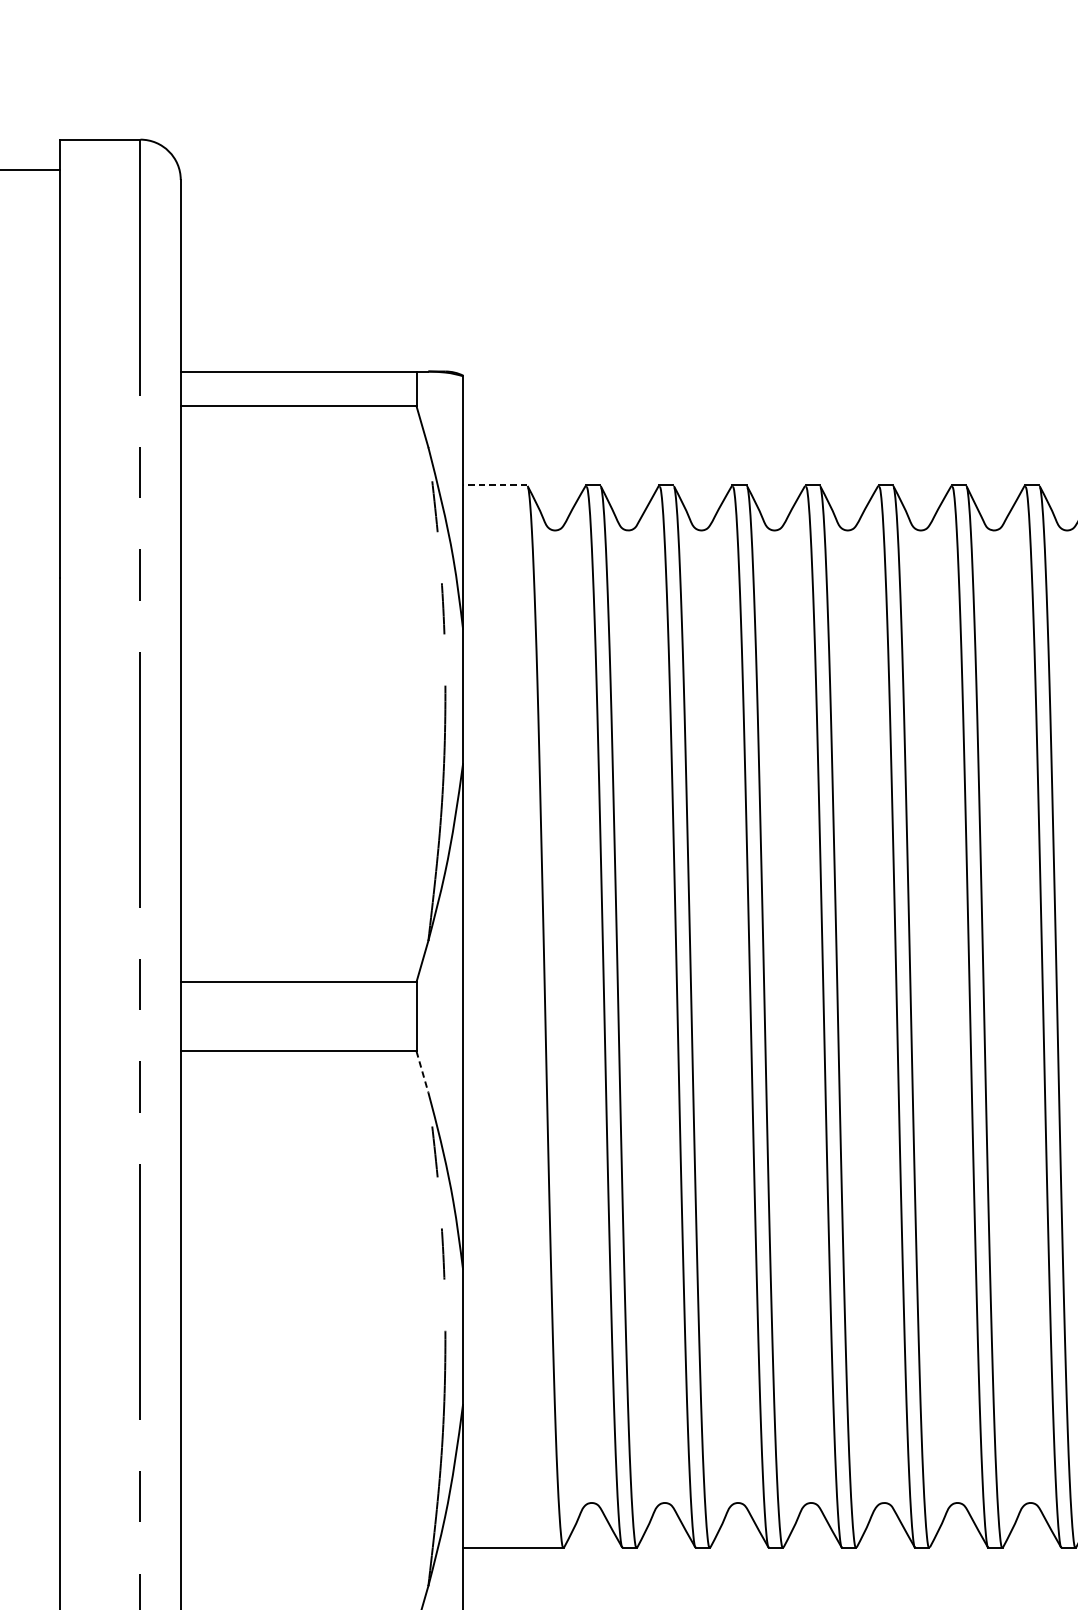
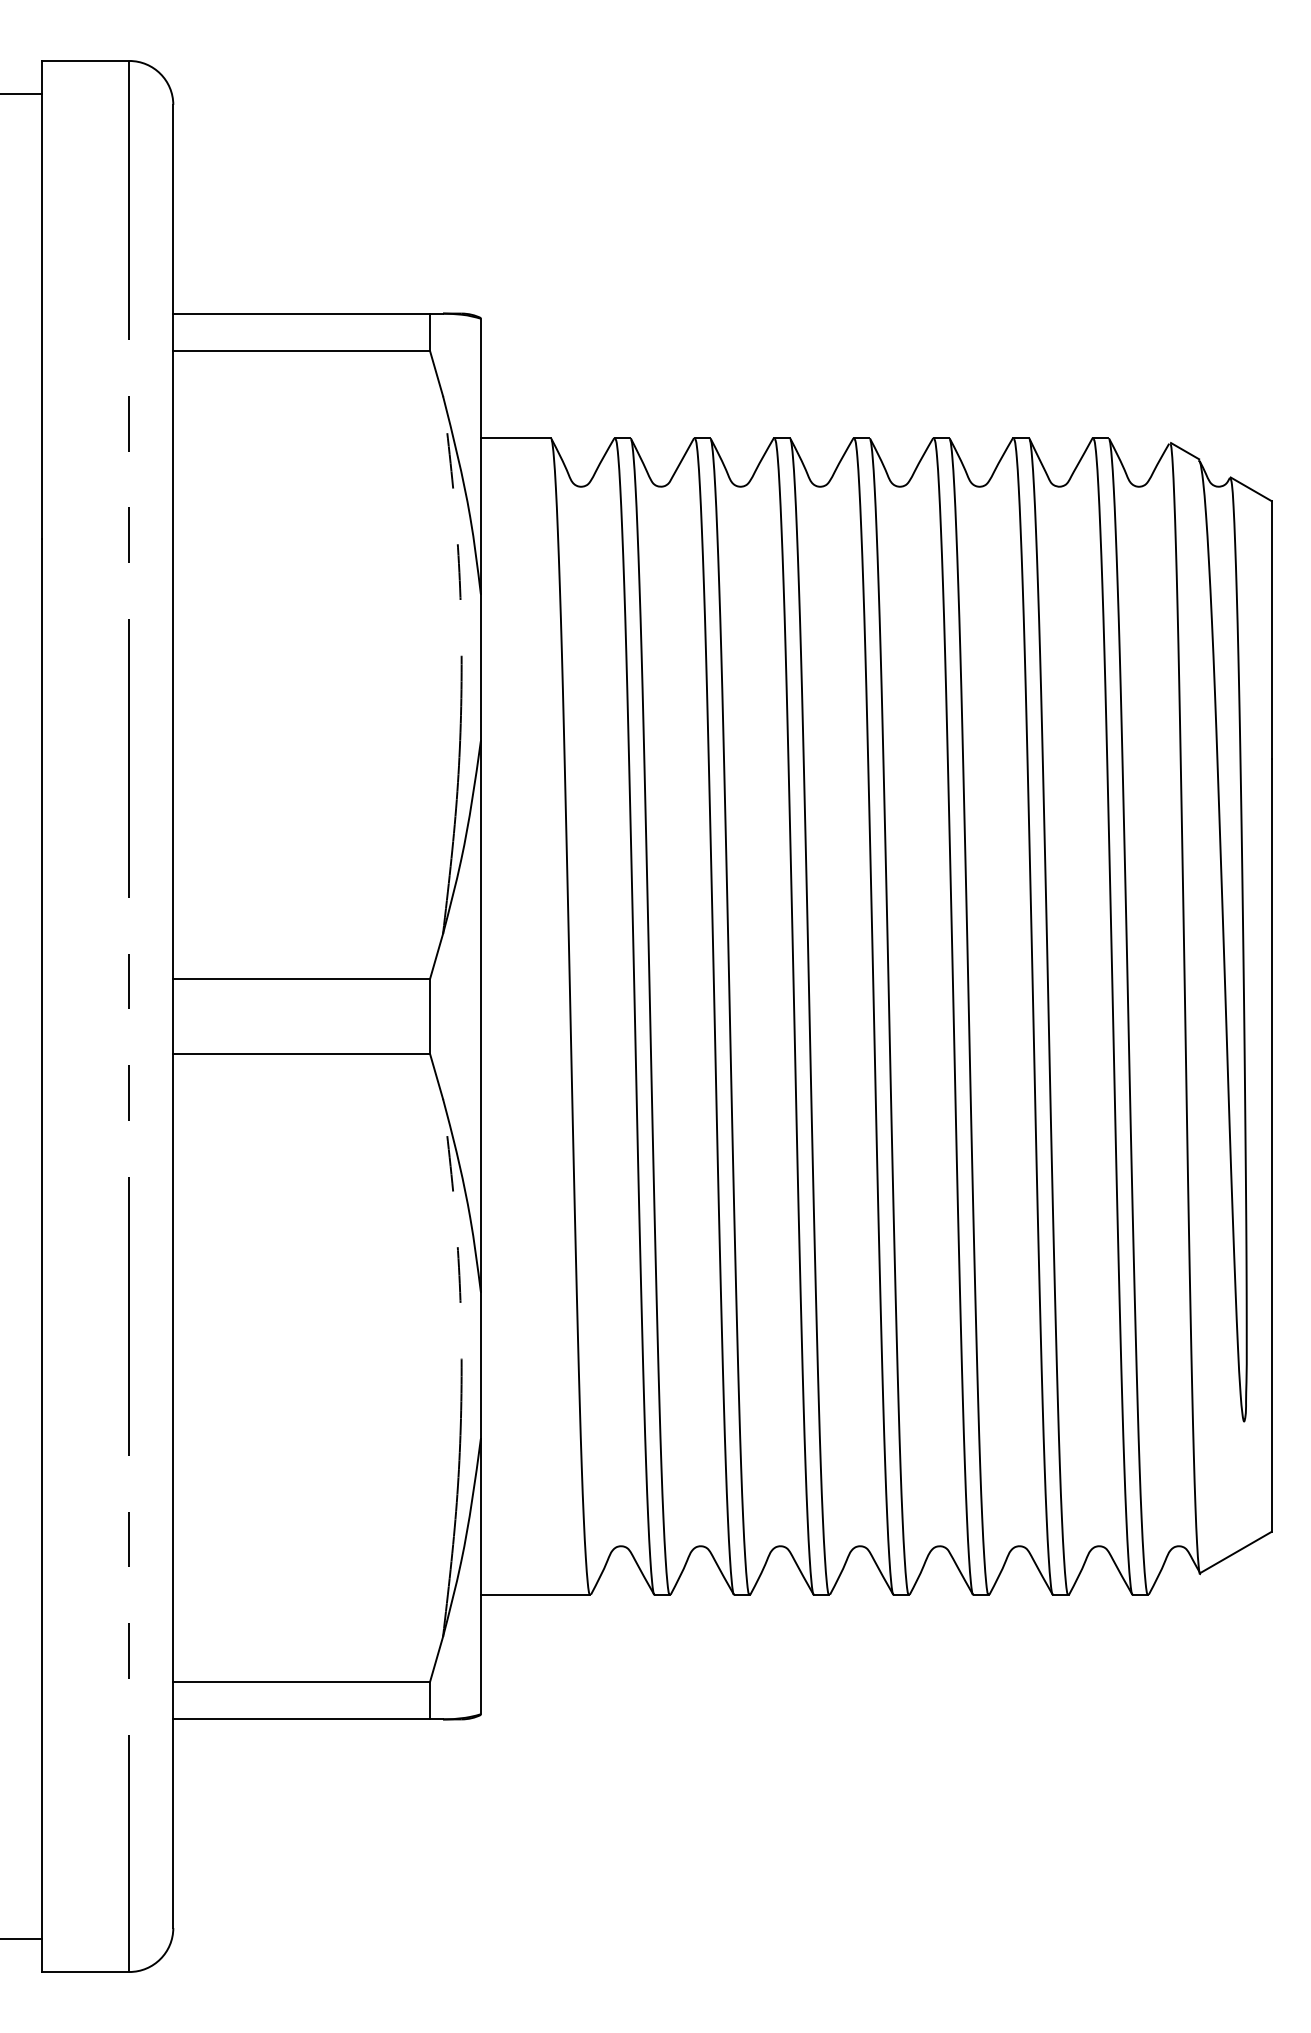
line: (494, 485) -> (515, 437), dashed -> solid
line: (422, 1072) -> (436, 1077), dashed -> solid

